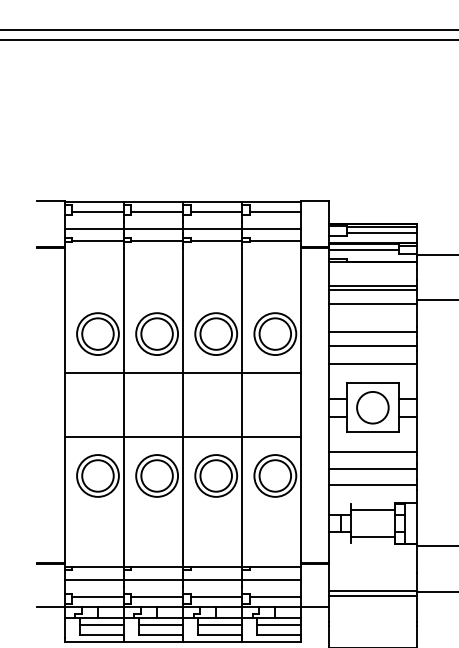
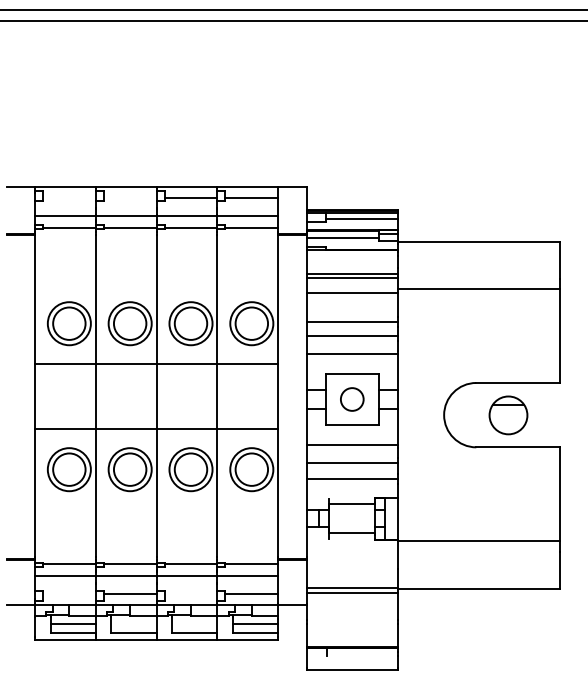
line: (98, 211) -> (69, 197), removed
line: (156, 211) -> (129, 197), removed
circle: (373, 407) -> (352, 399), size x0.7
line: (98, 597) -> (69, 594), removed
line: (215, 597) -> (190, 594), removed
line: (160, 625) -> (133, 623), removed
line: (219, 625) -> (194, 623), removed

